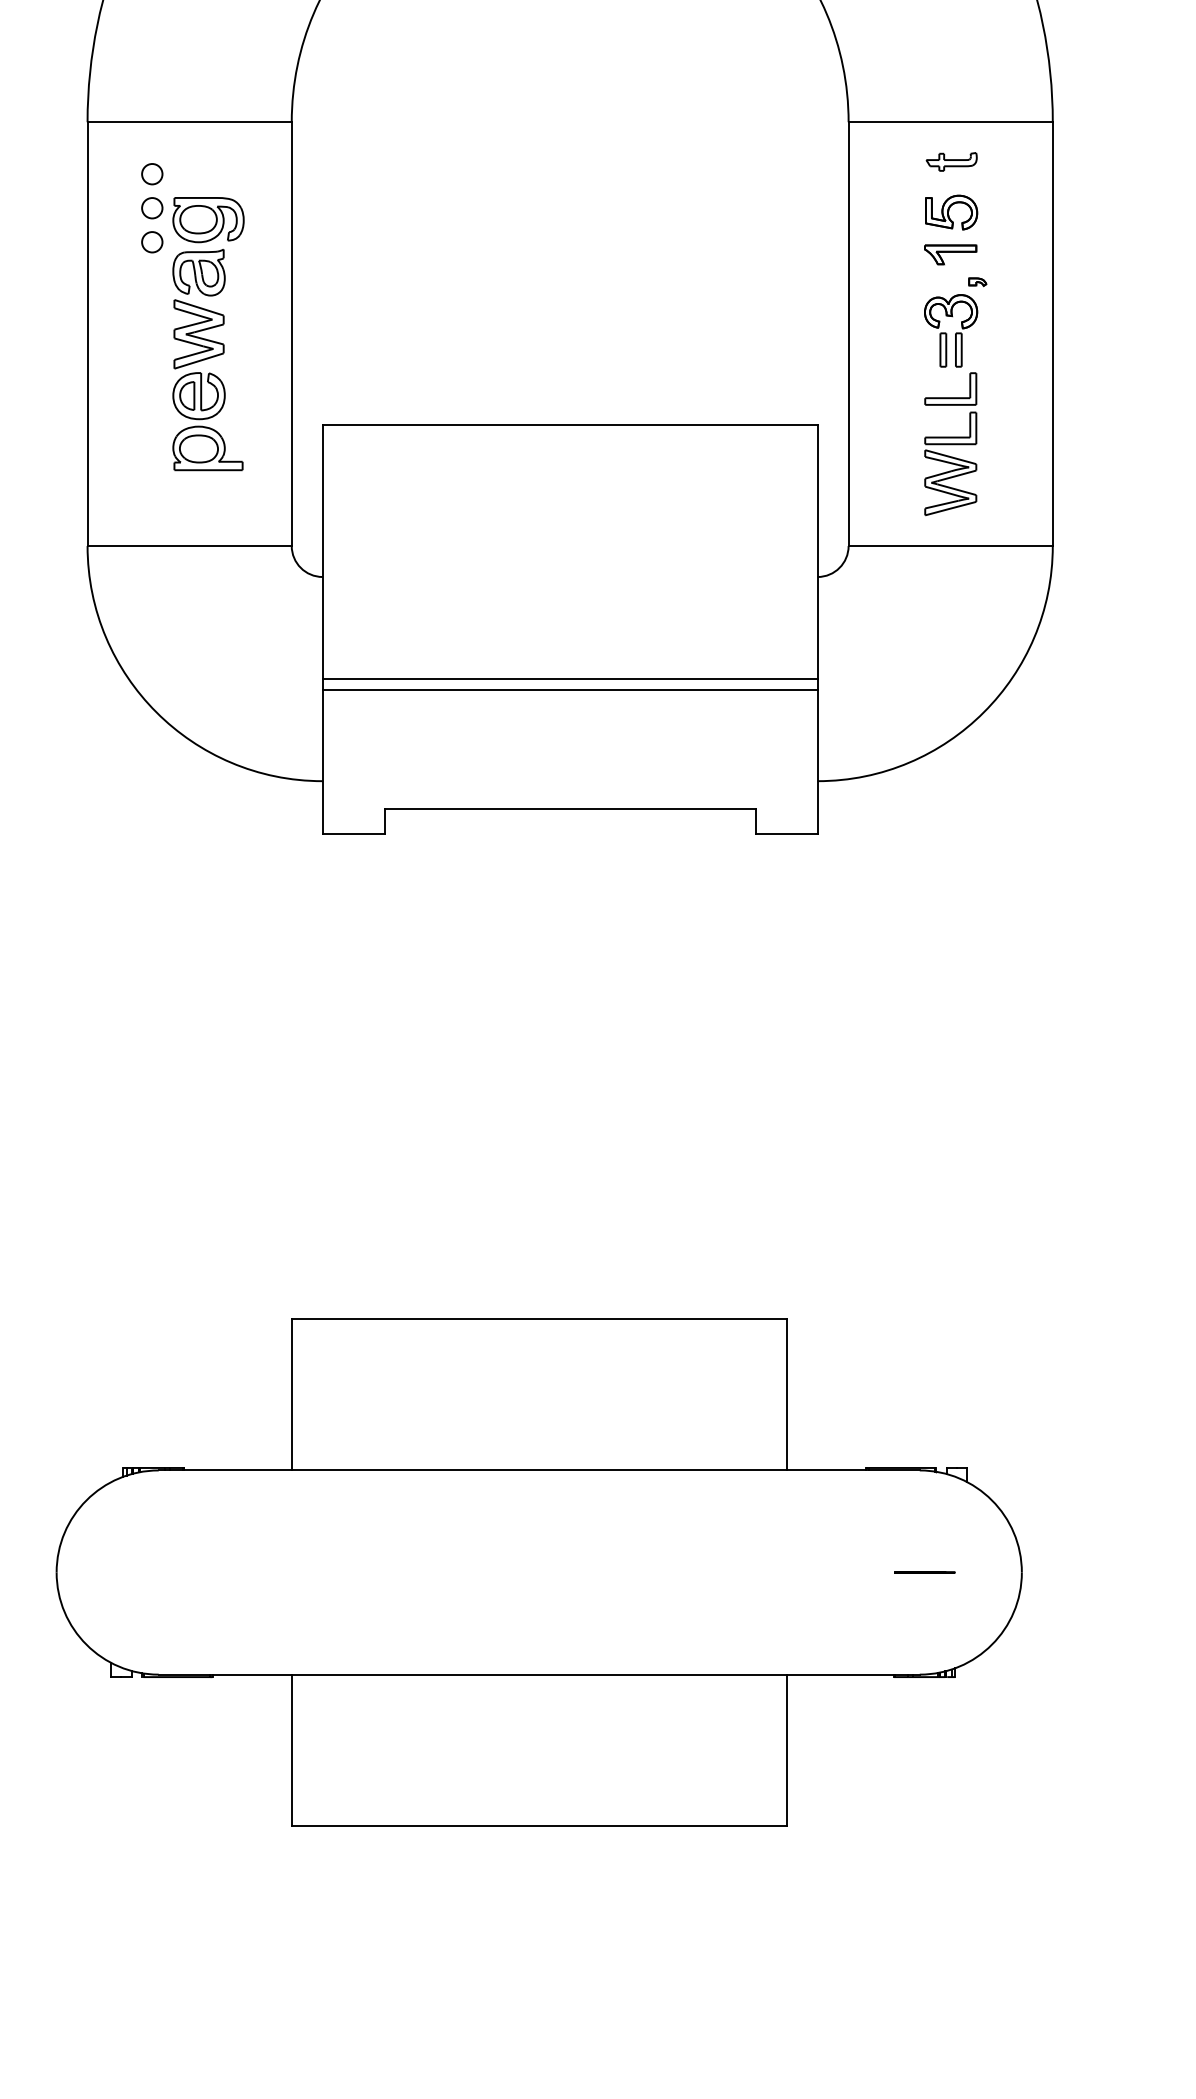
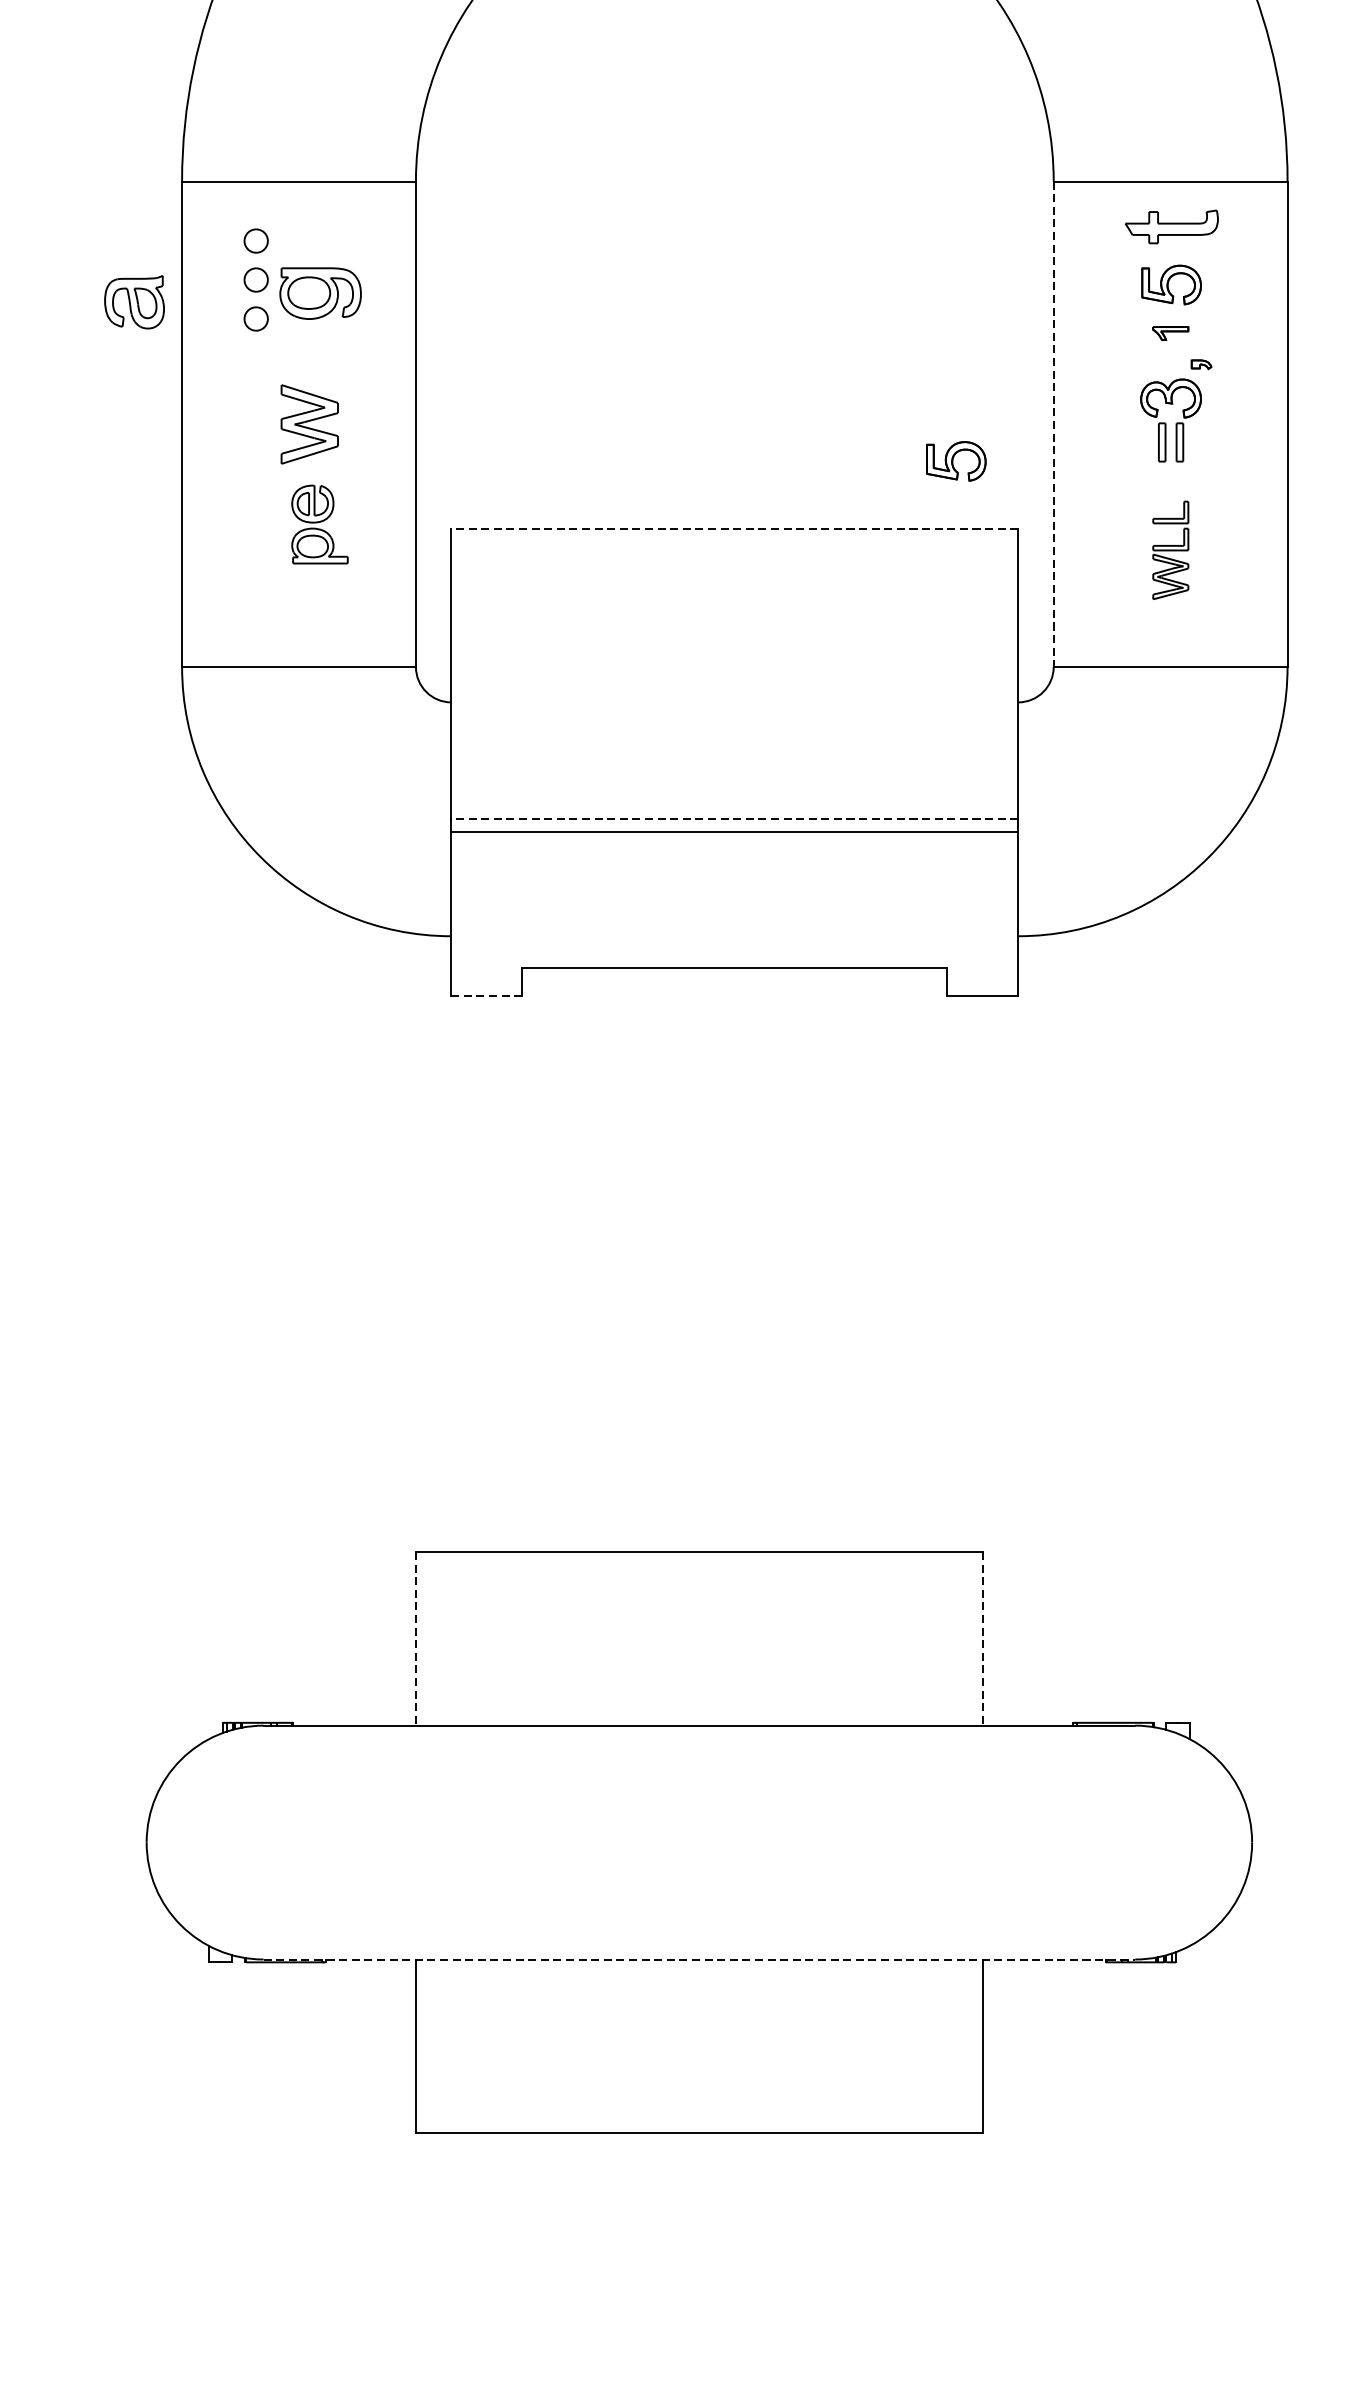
part: (951, 161) -> (1171, 226), size x1.6
part: (950, 254) -> (1170, 333), size x0.6
part: (198, 272) -> (133, 302), moved
line: (848, 334) -> (1053, 424), solid -> dashed
part: (763, 366) -> (956, 461), added
part: (207, 421) -> (319, 524), size x0.7
line: (569, 425) -> (734, 528), solid -> dashed
part: (950, 444) -> (1170, 550), size x0.6
line: (569, 679) -> (734, 819), solid -> dashed
line: (353, 833) -> (486, 996), solid -> dashed
line: (291, 1394) -> (415, 1638), solid -> dashed
line: (786, 1394) -> (982, 1638), solid -> dashed
line: (924, 1572) -> (1140, 1842), removed
line: (539, 1674) -> (699, 1959), solid -> dashed

